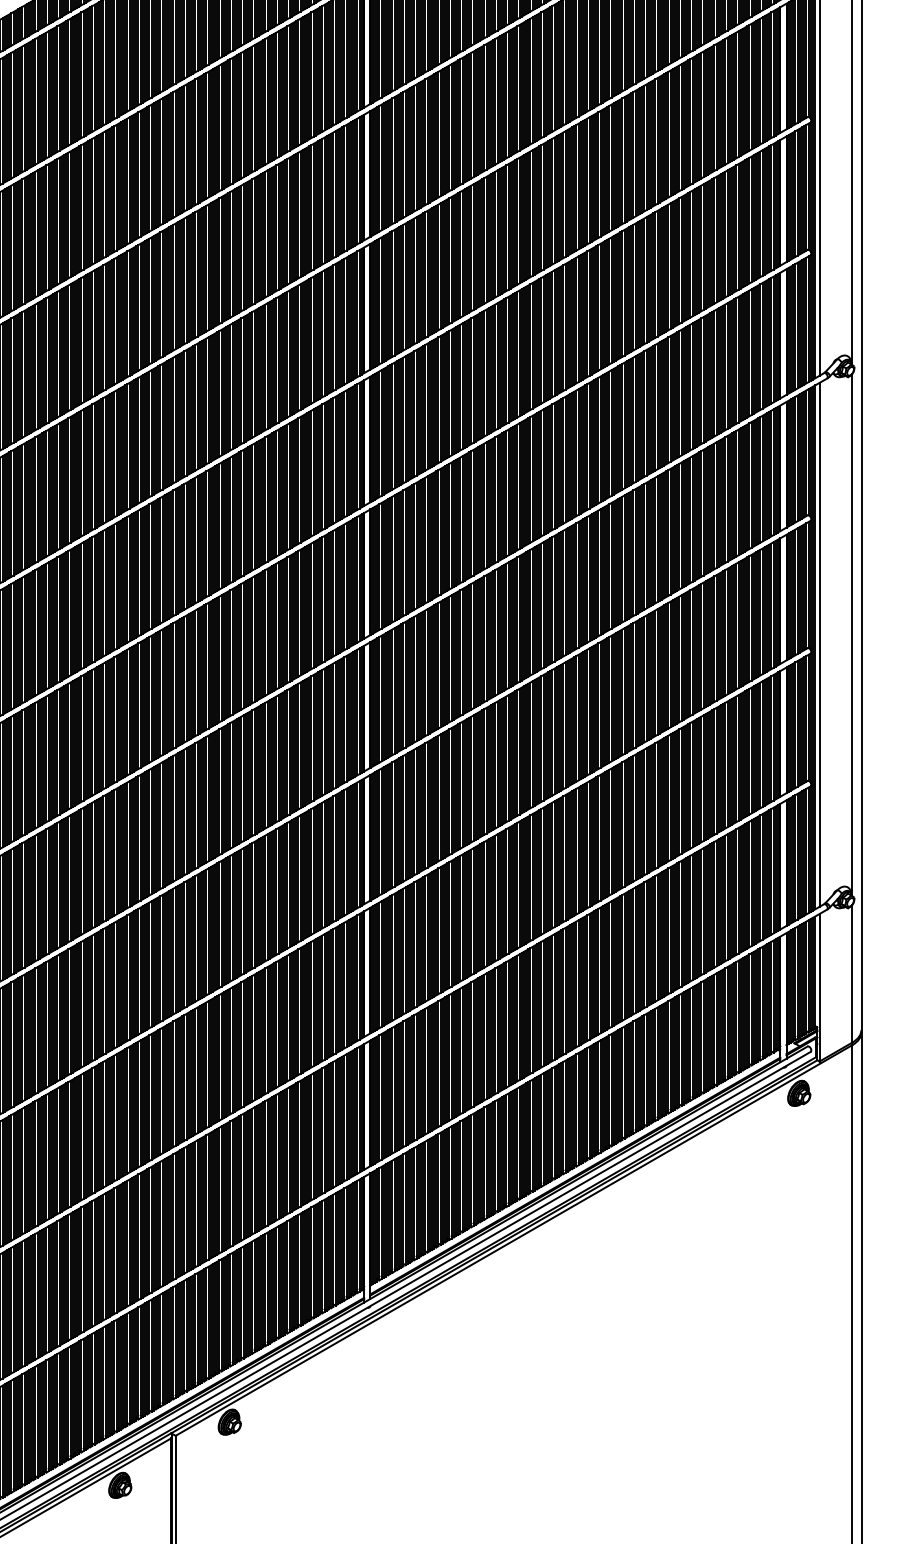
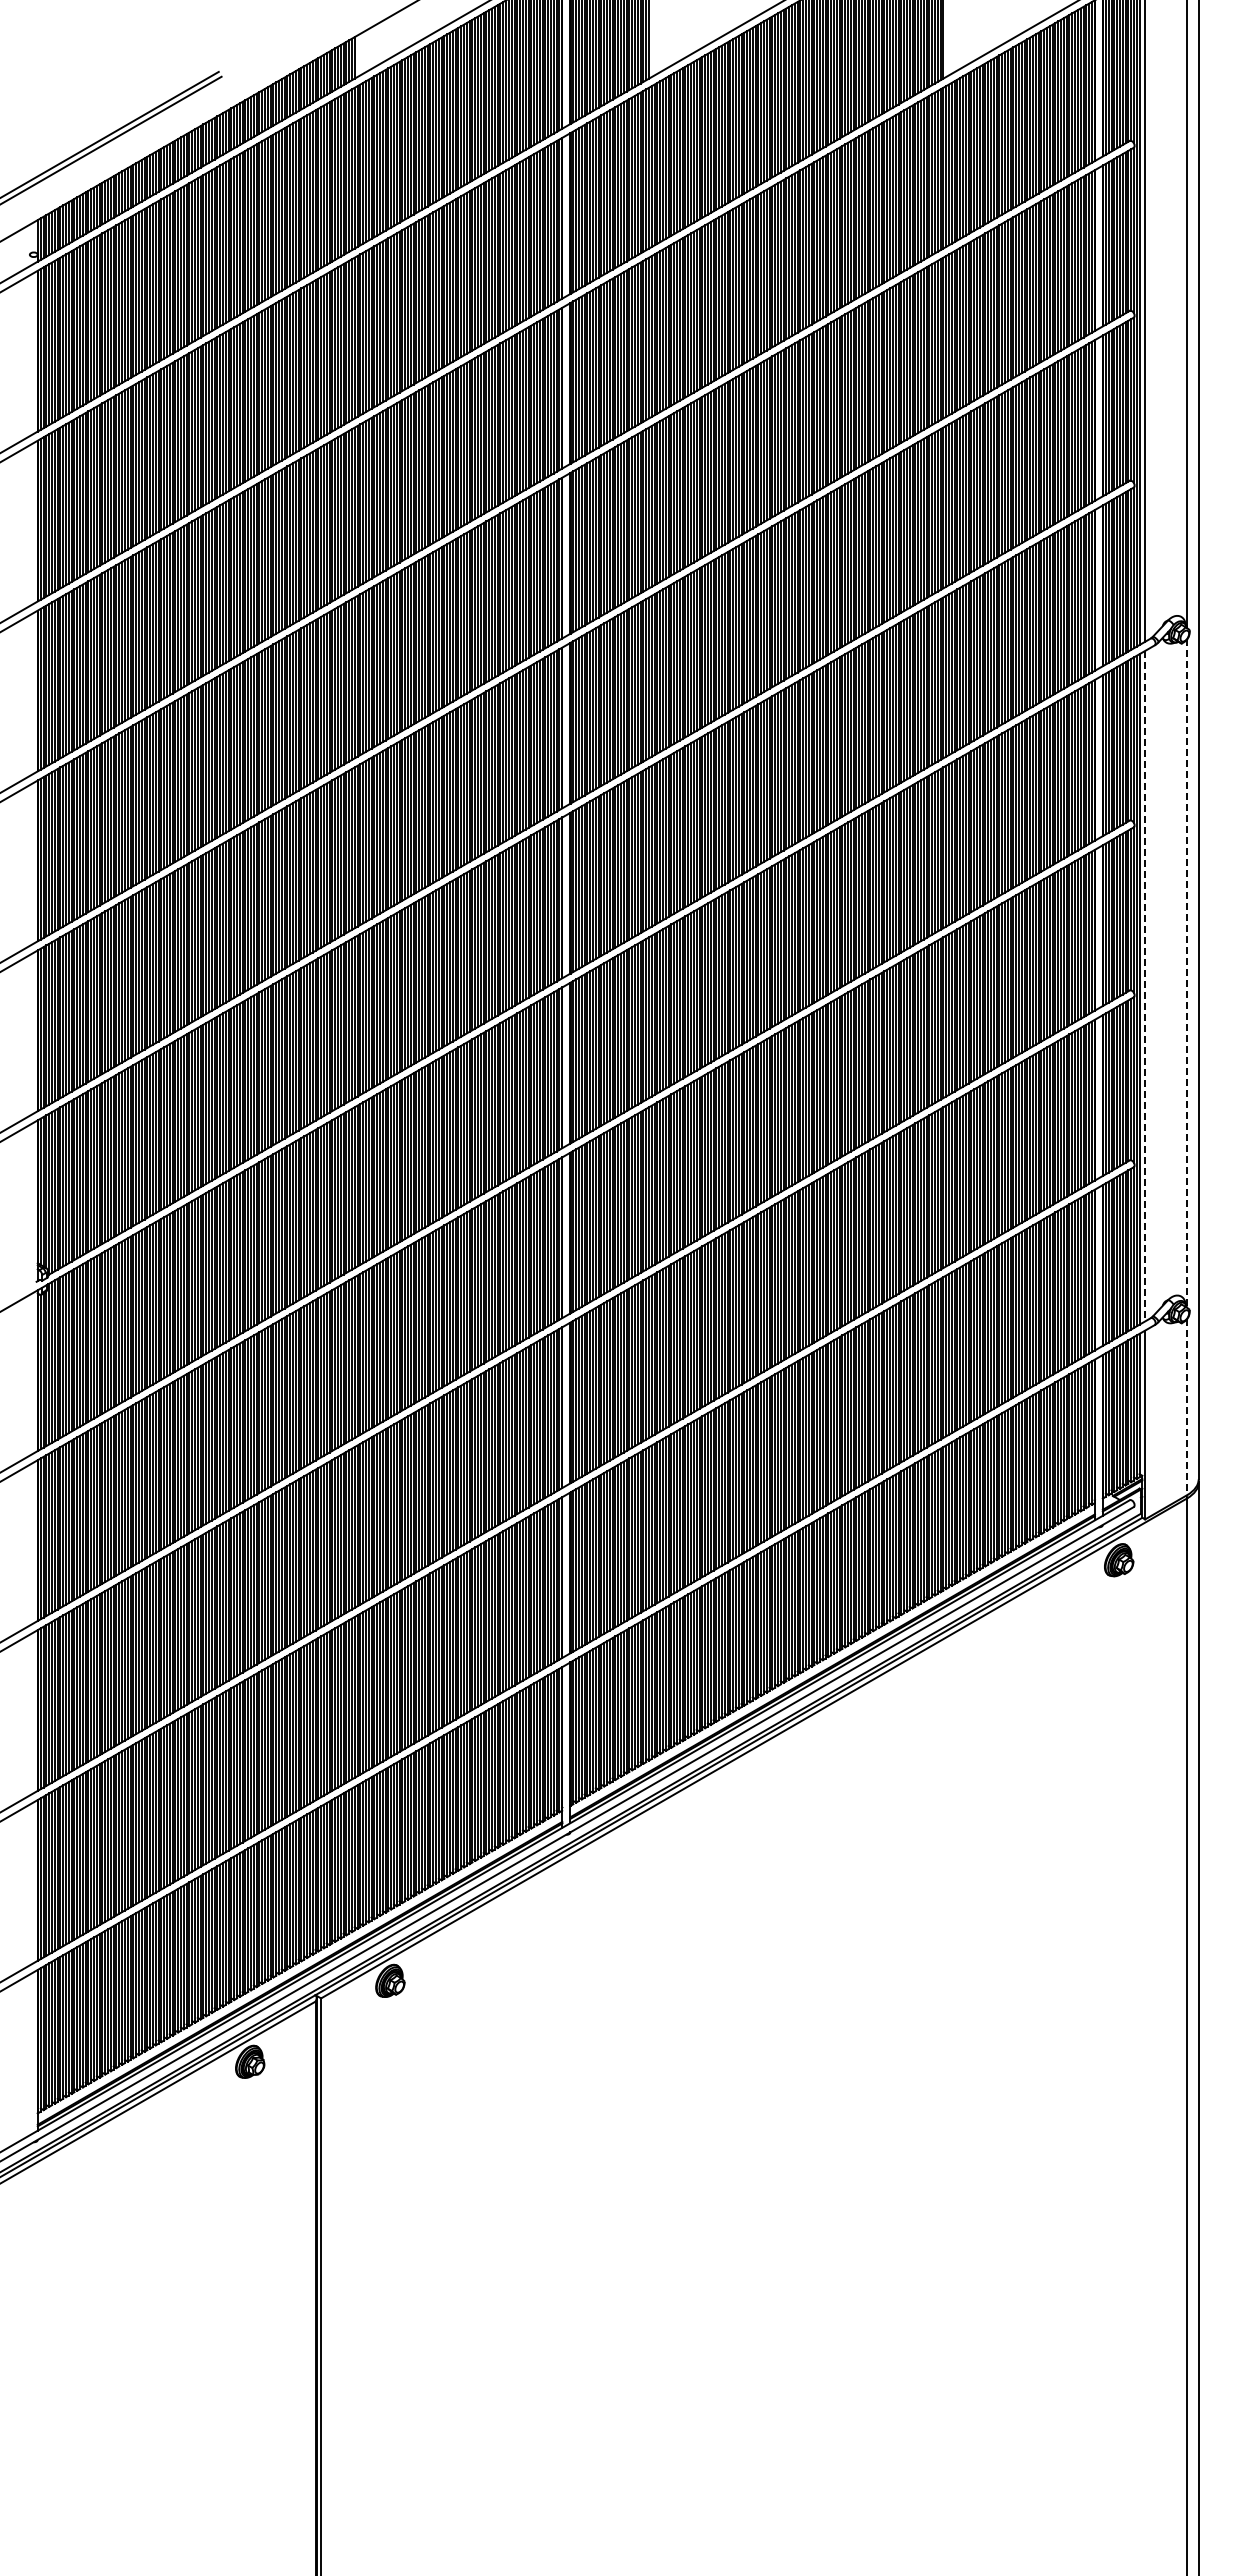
line: (852, 635) -> (1187, 974), solid -> dashed
line: (819, 645) -> (1145, 986), solid -> dashed
line: (852, 974) -> (1187, 1407), solid -> dashed

